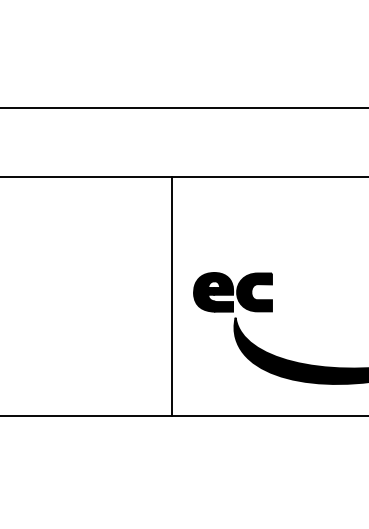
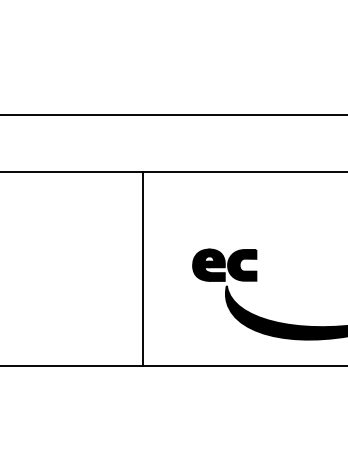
line: (171, 296) -> (142, 268), moved

